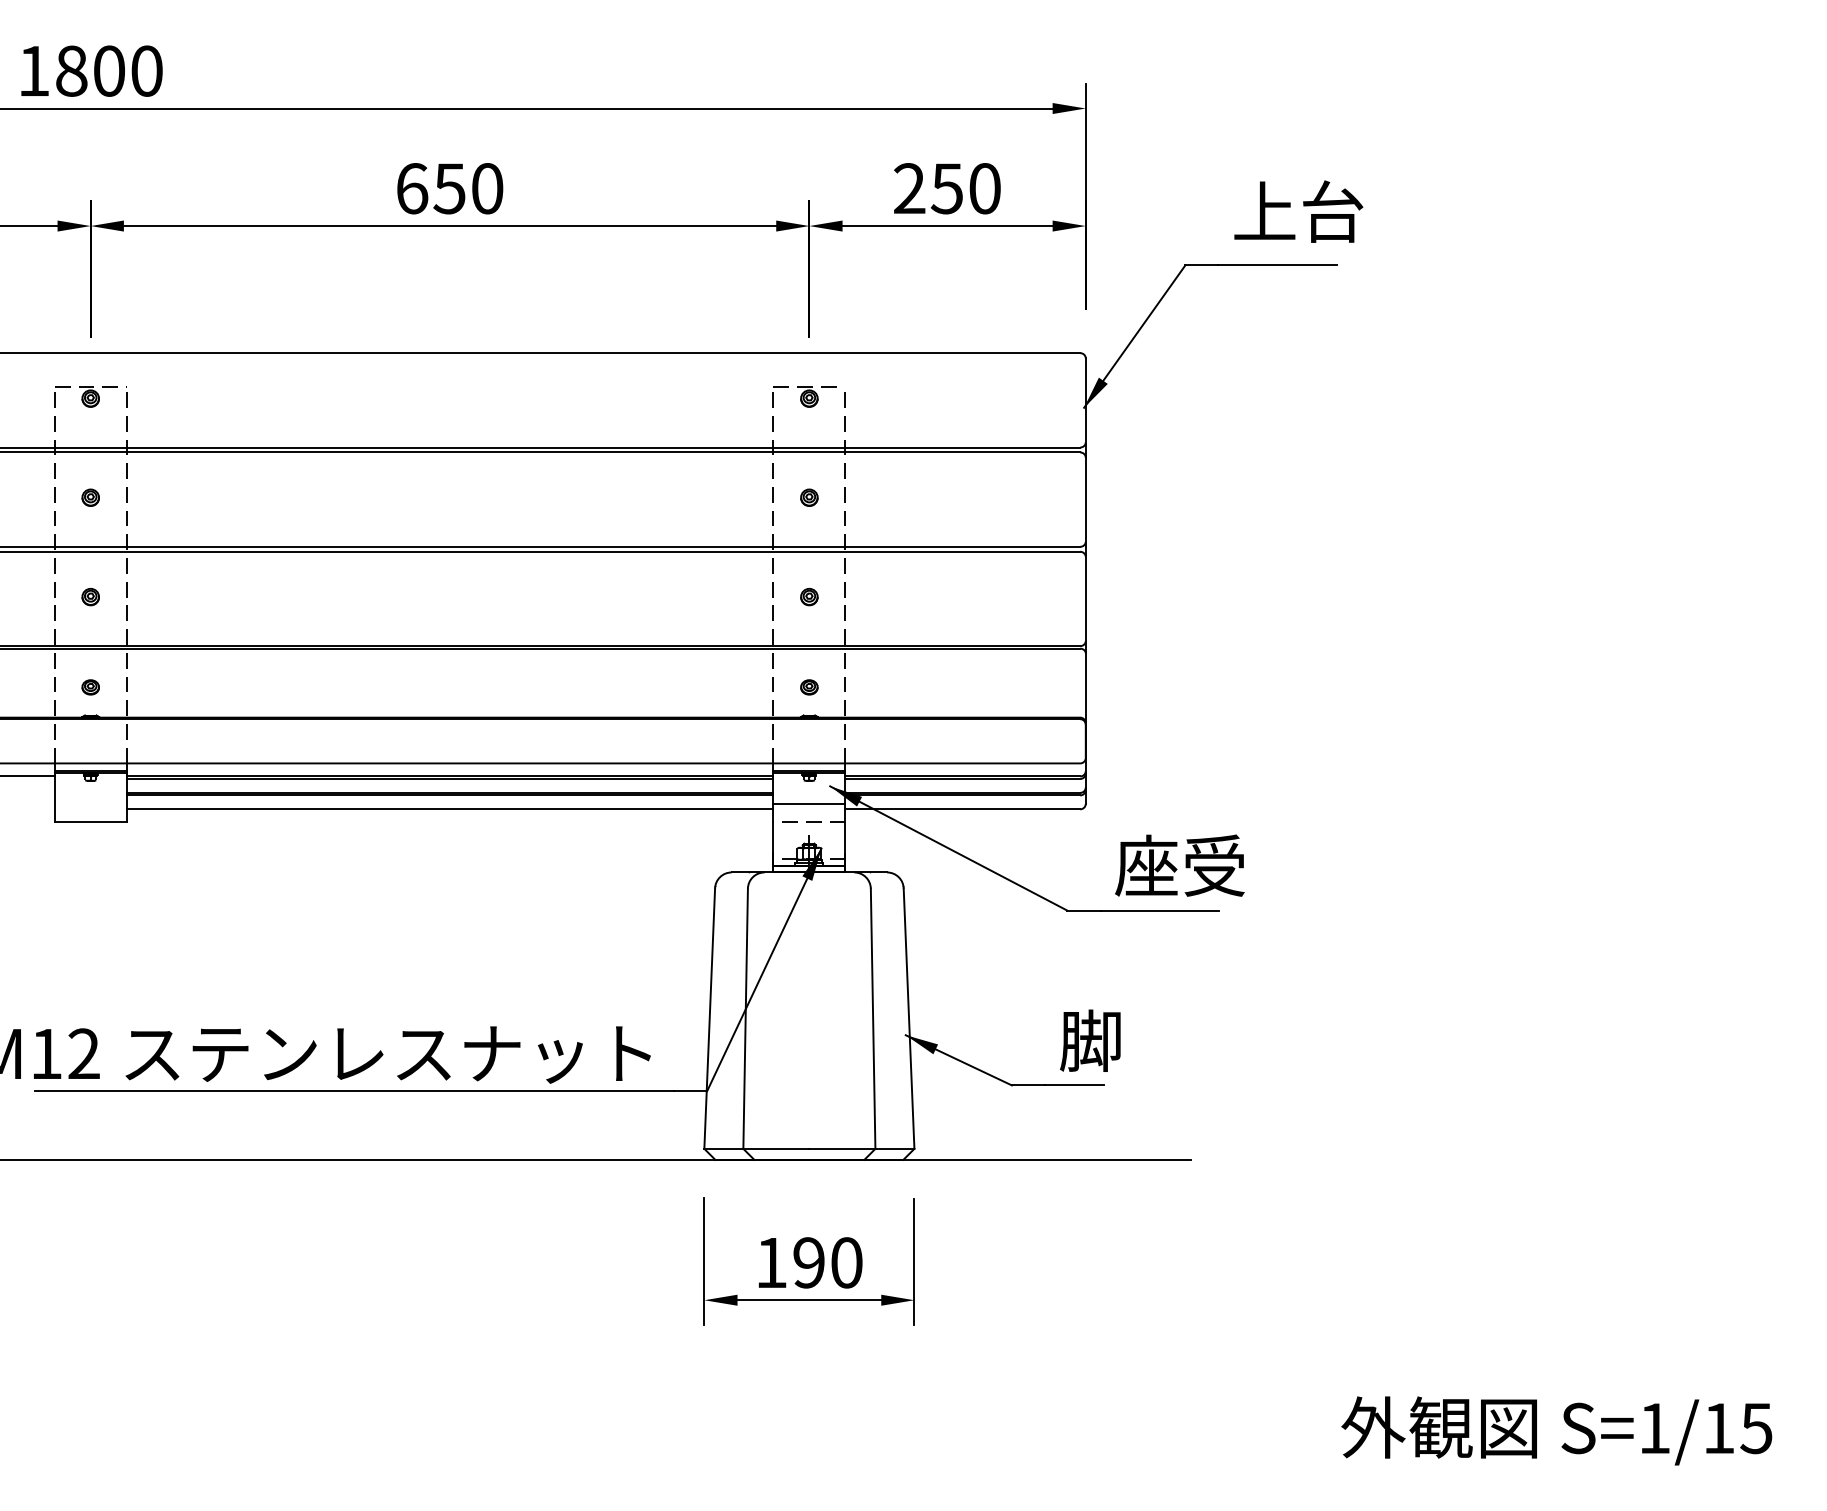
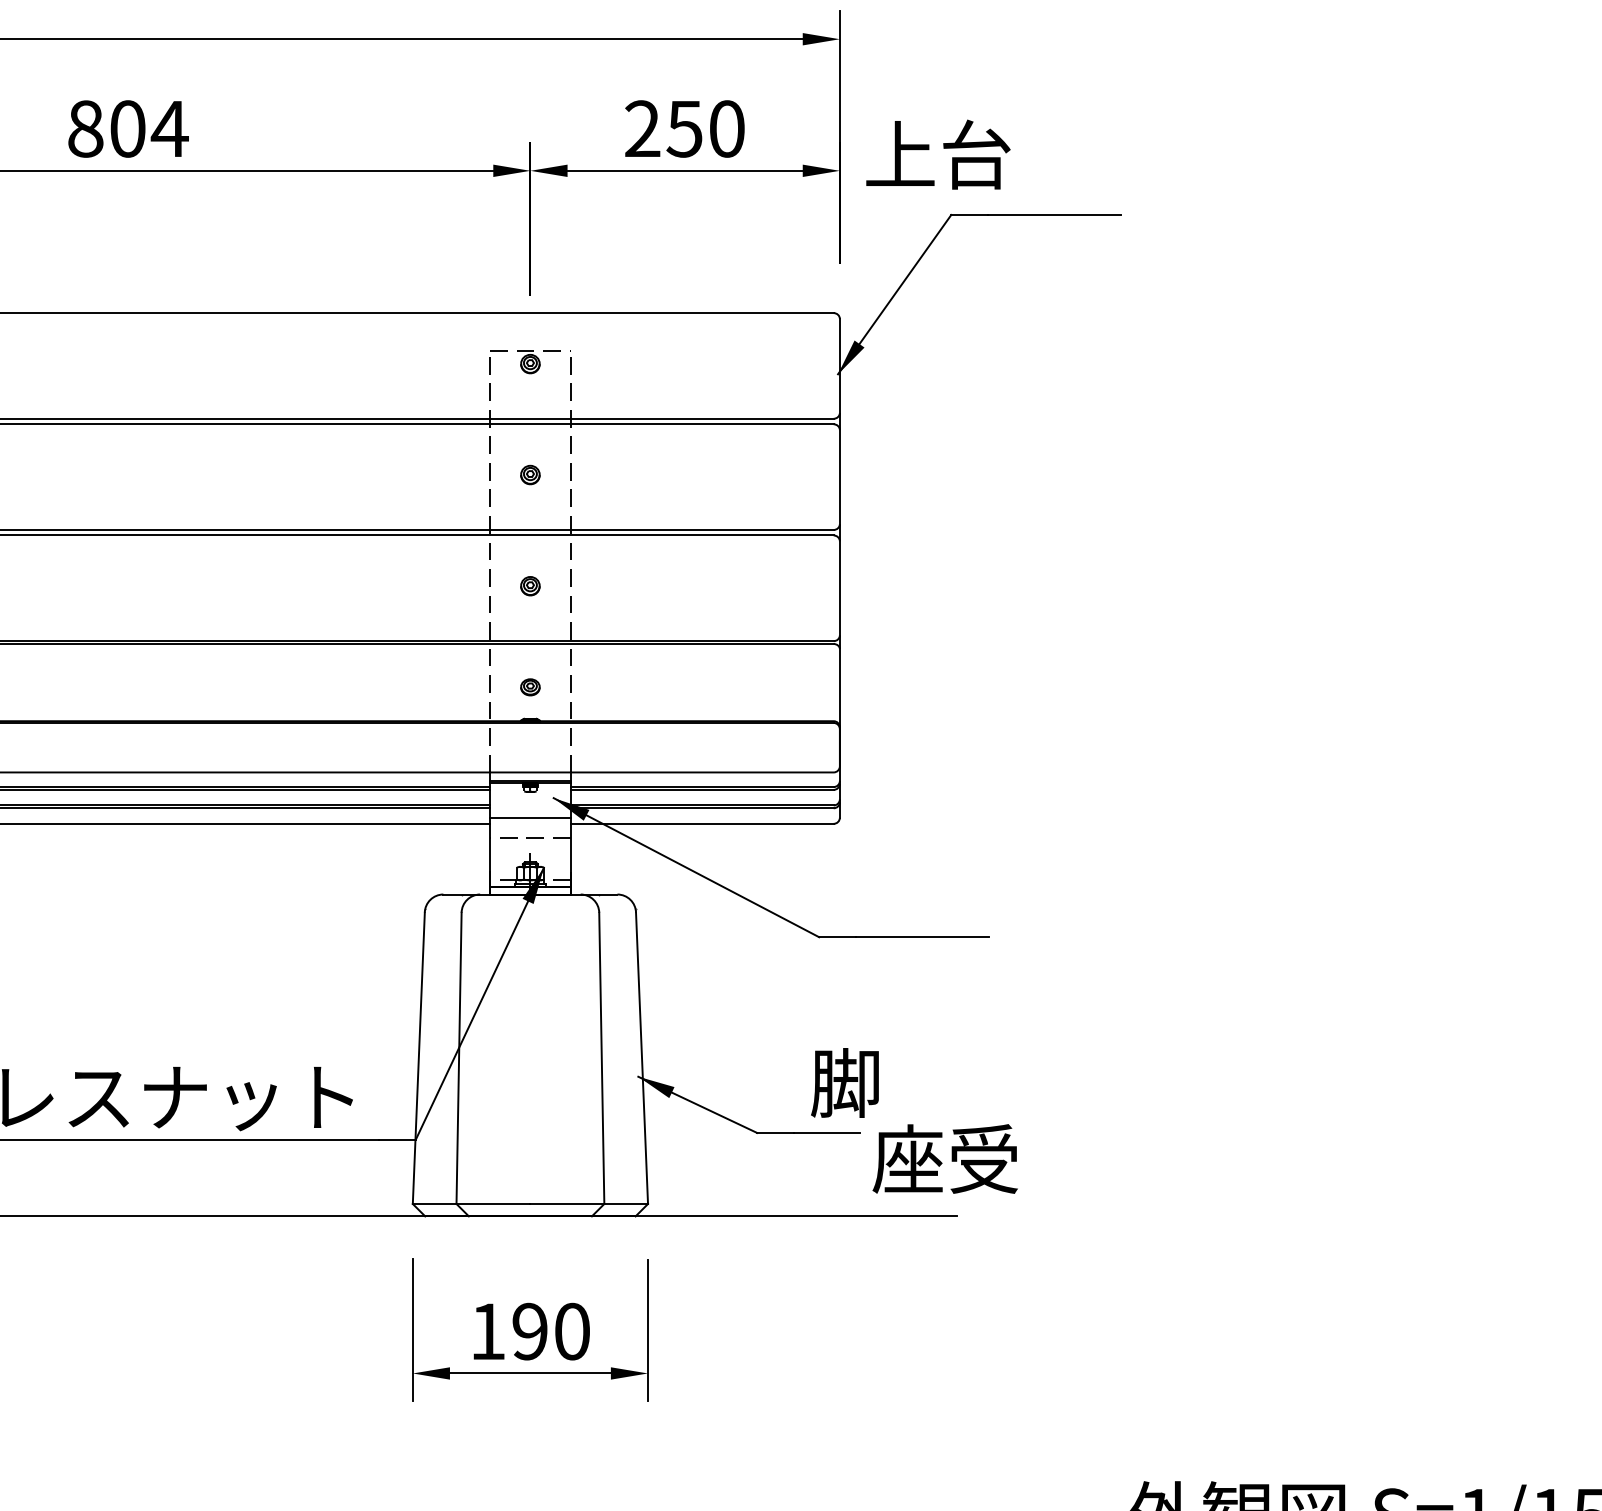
text: (450, 188) -> (128, 128), 650 -> 804
text: (1298, 211) -> (938, 154), moved
text: (1179, 865) -> (944, 1158), moved

